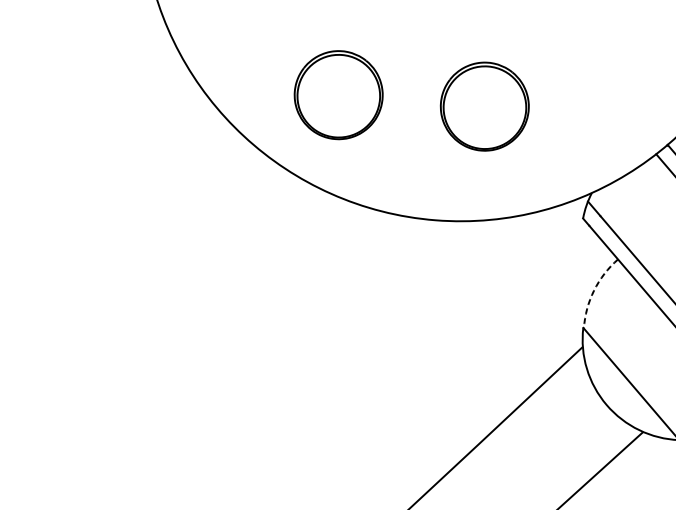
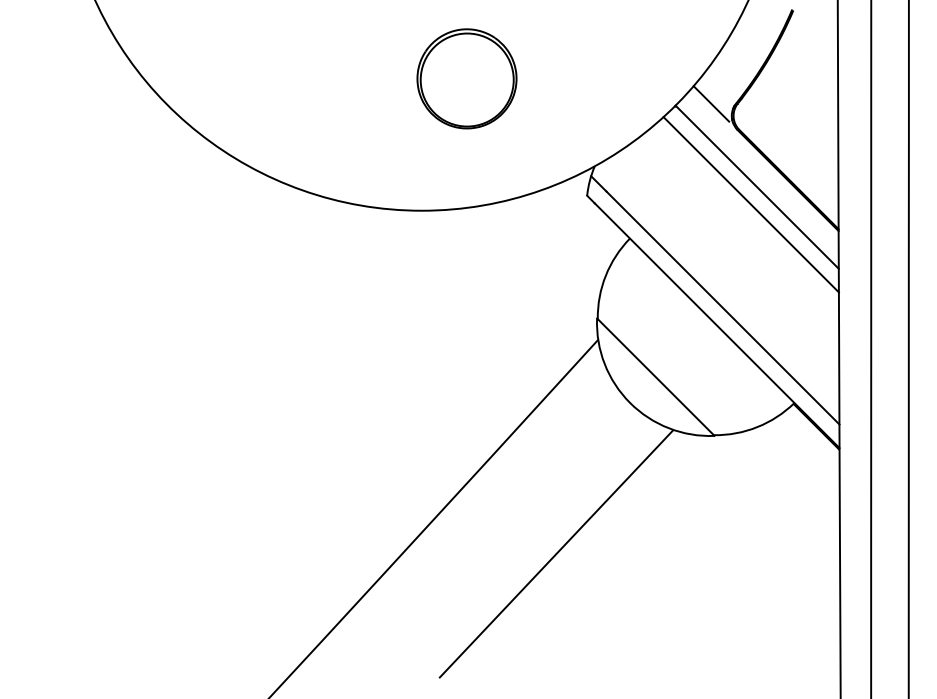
part: (338, 94) -> (301, 78), removed
arc: (593, 290) -> (605, 275), dashed -> solid

